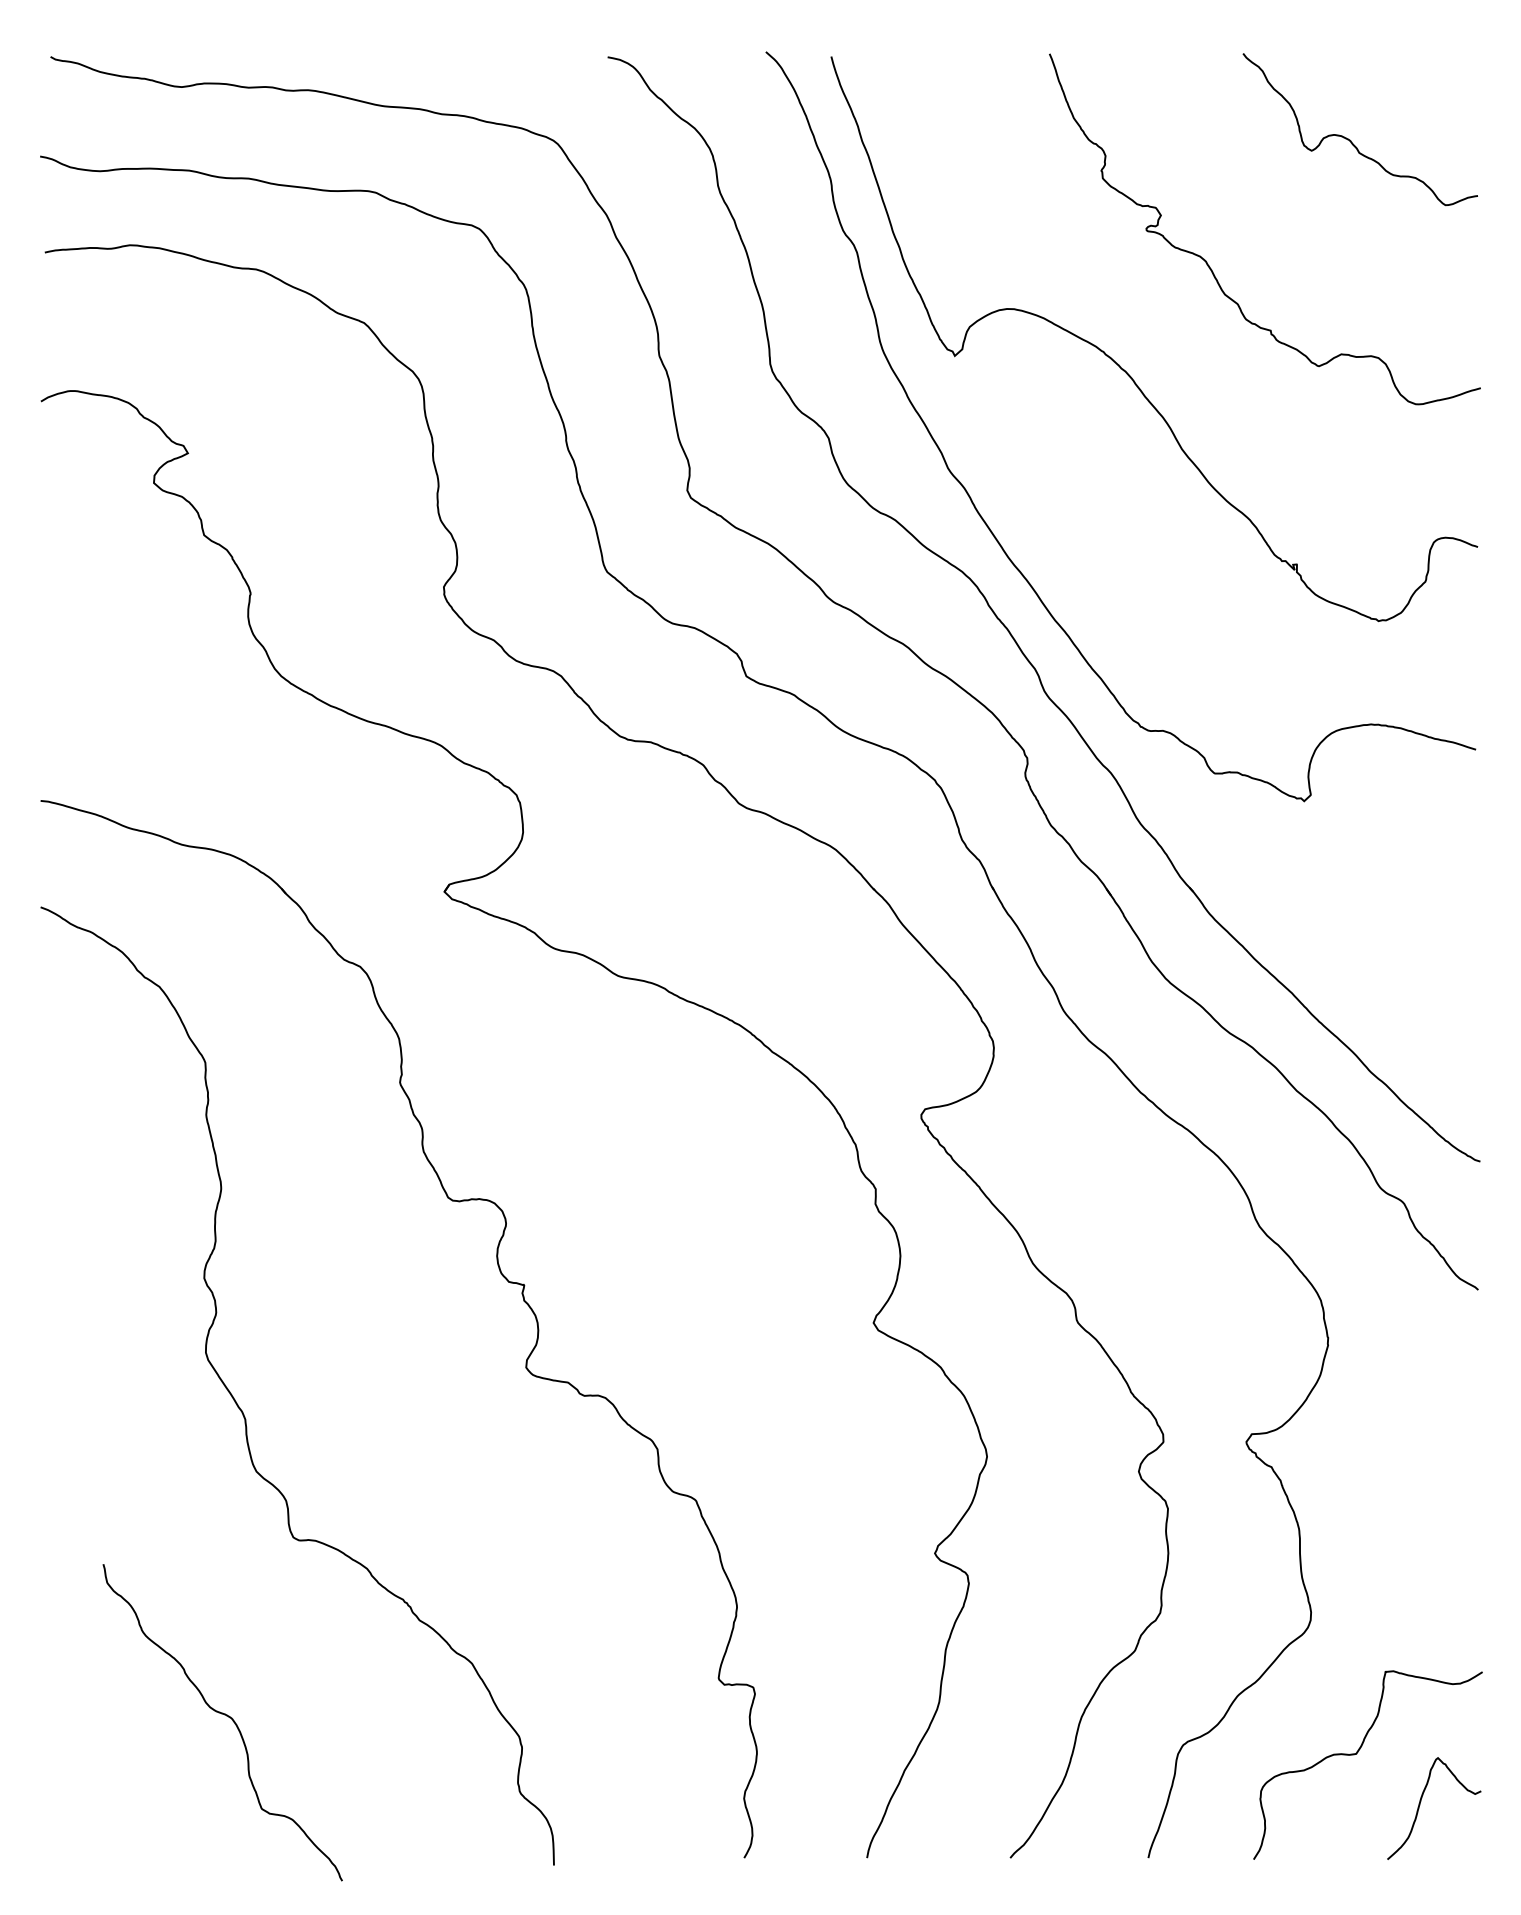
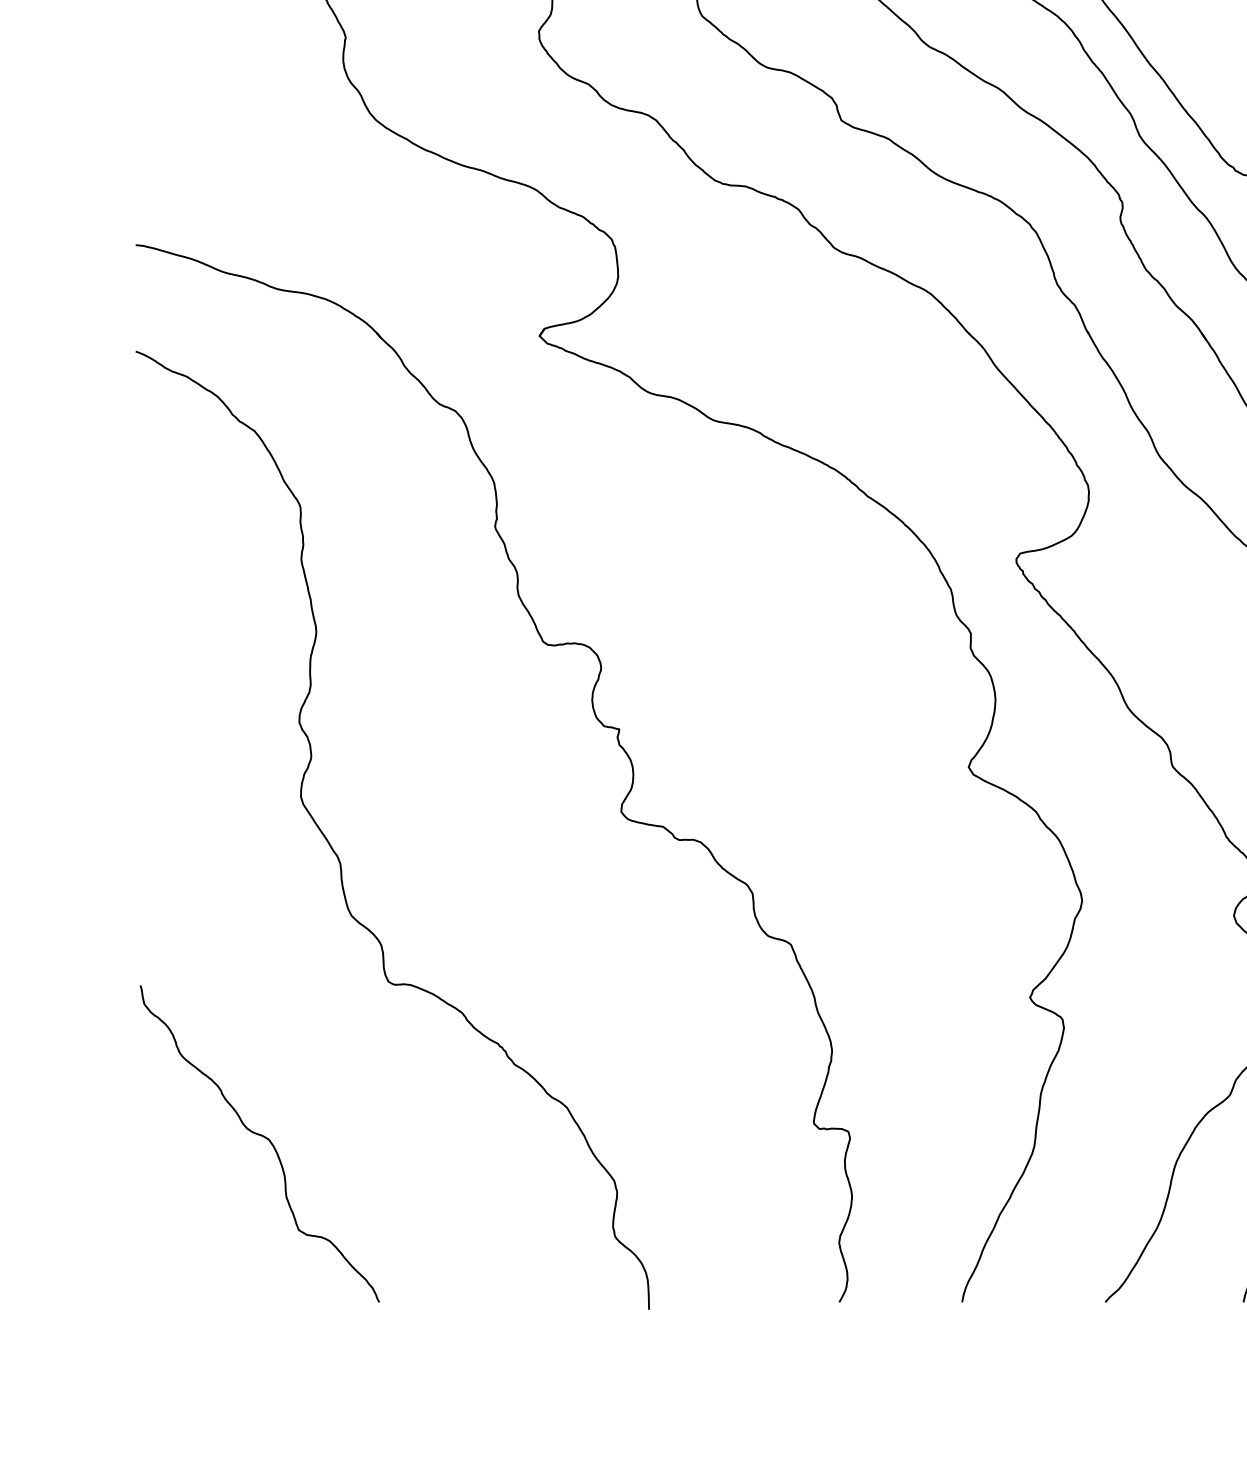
curve: (226, 1716) -> (263, 1137), moved

